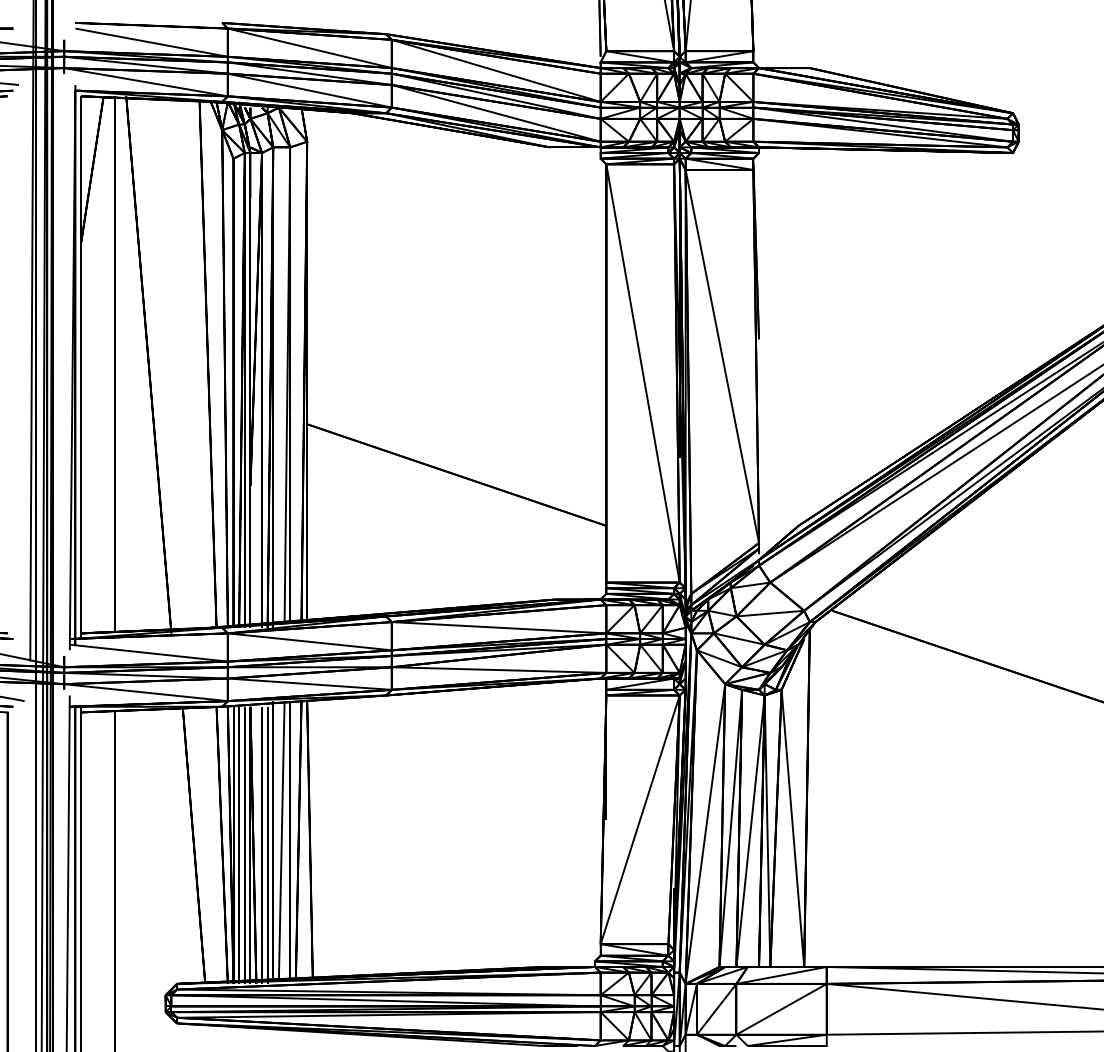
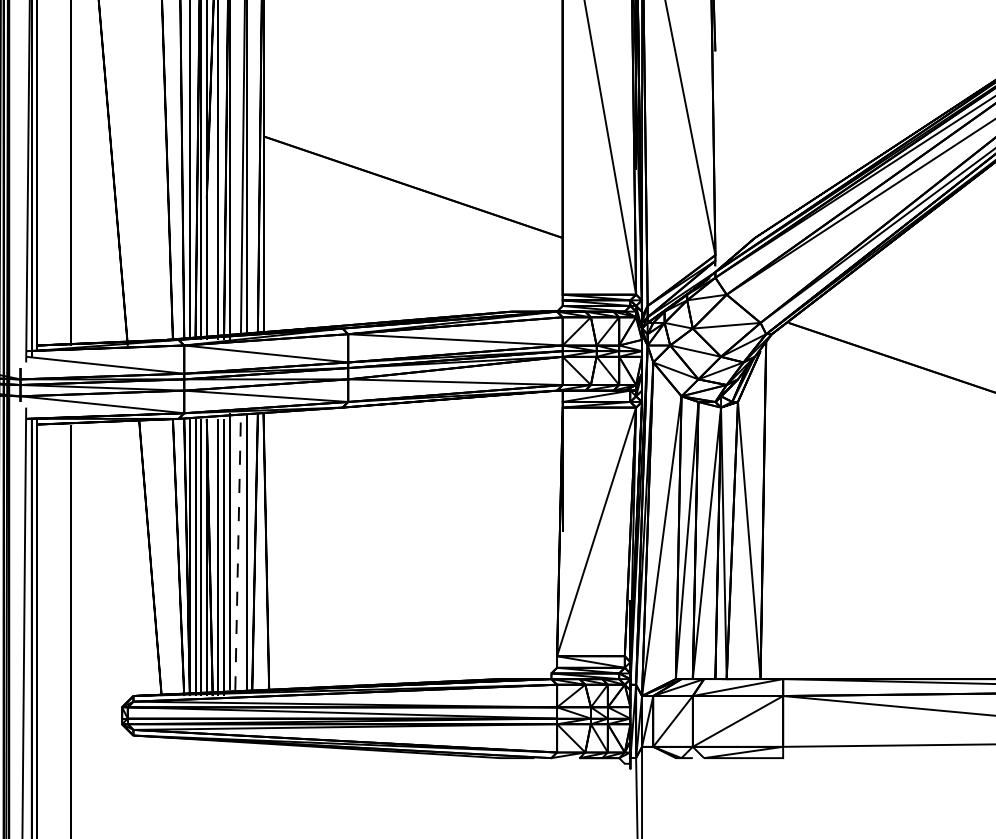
line: (281, 839) -> (237, 551), solid -> dashed

